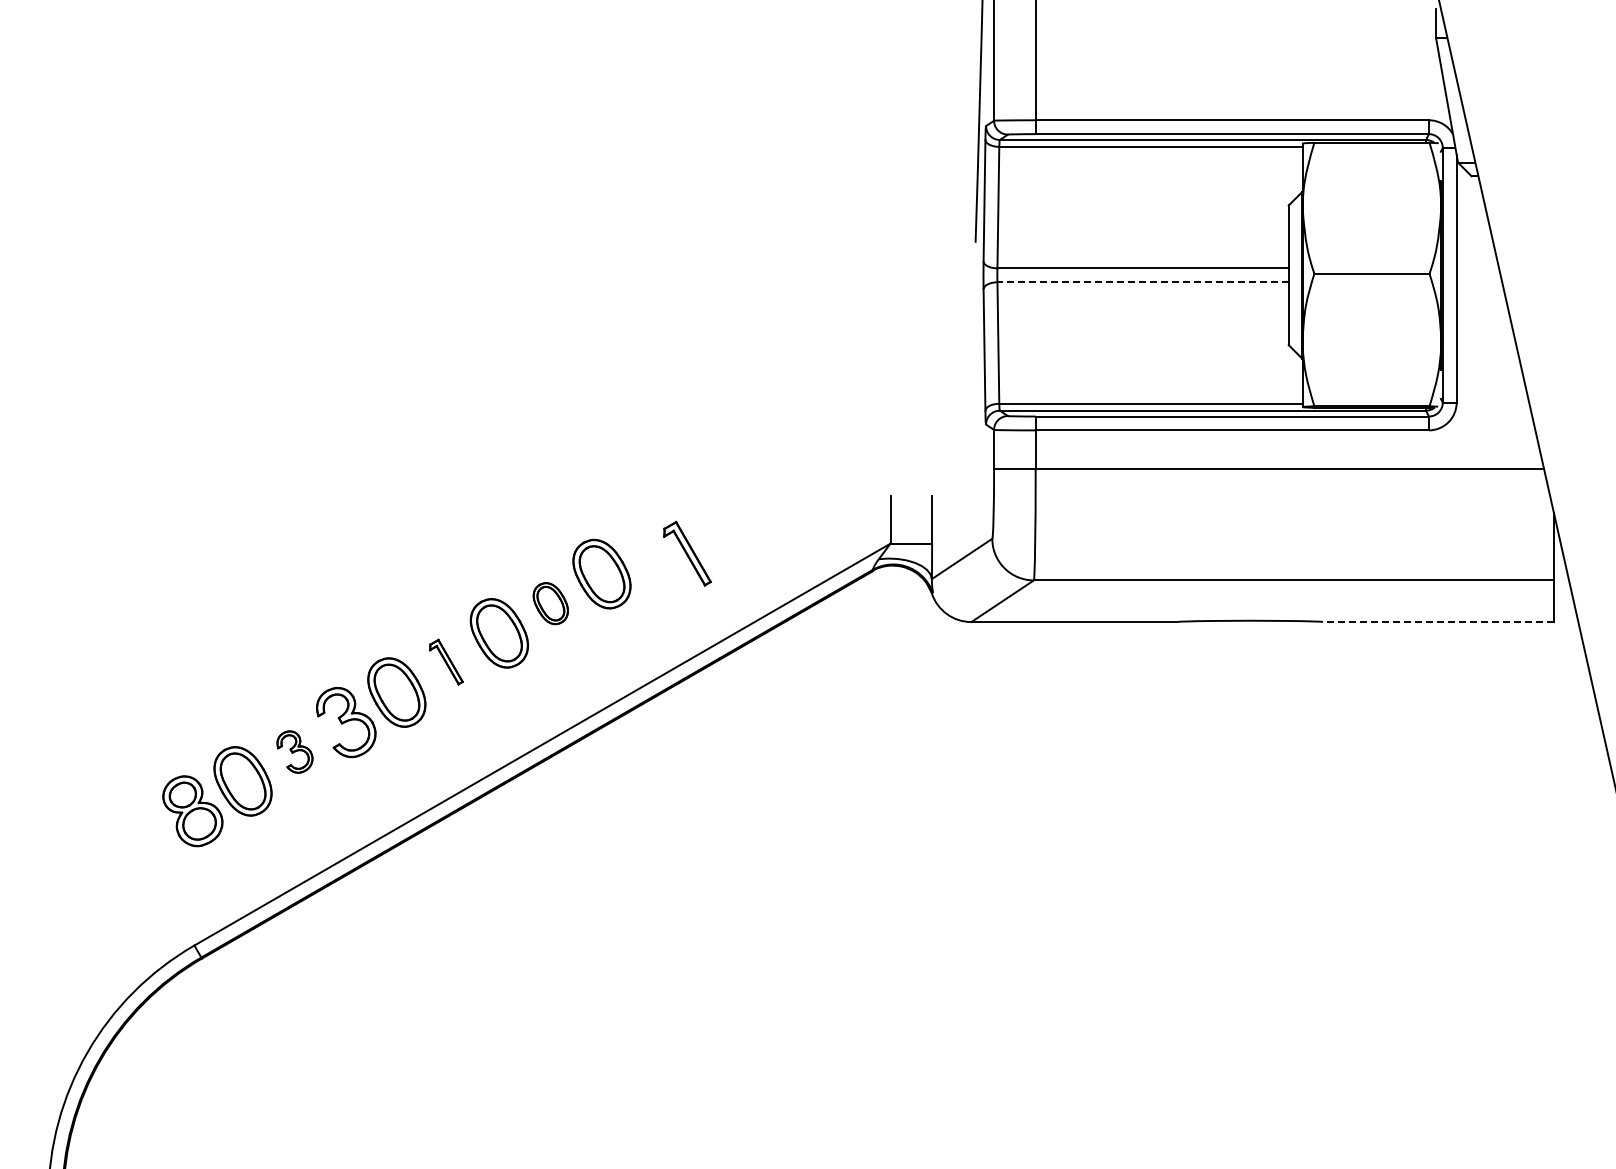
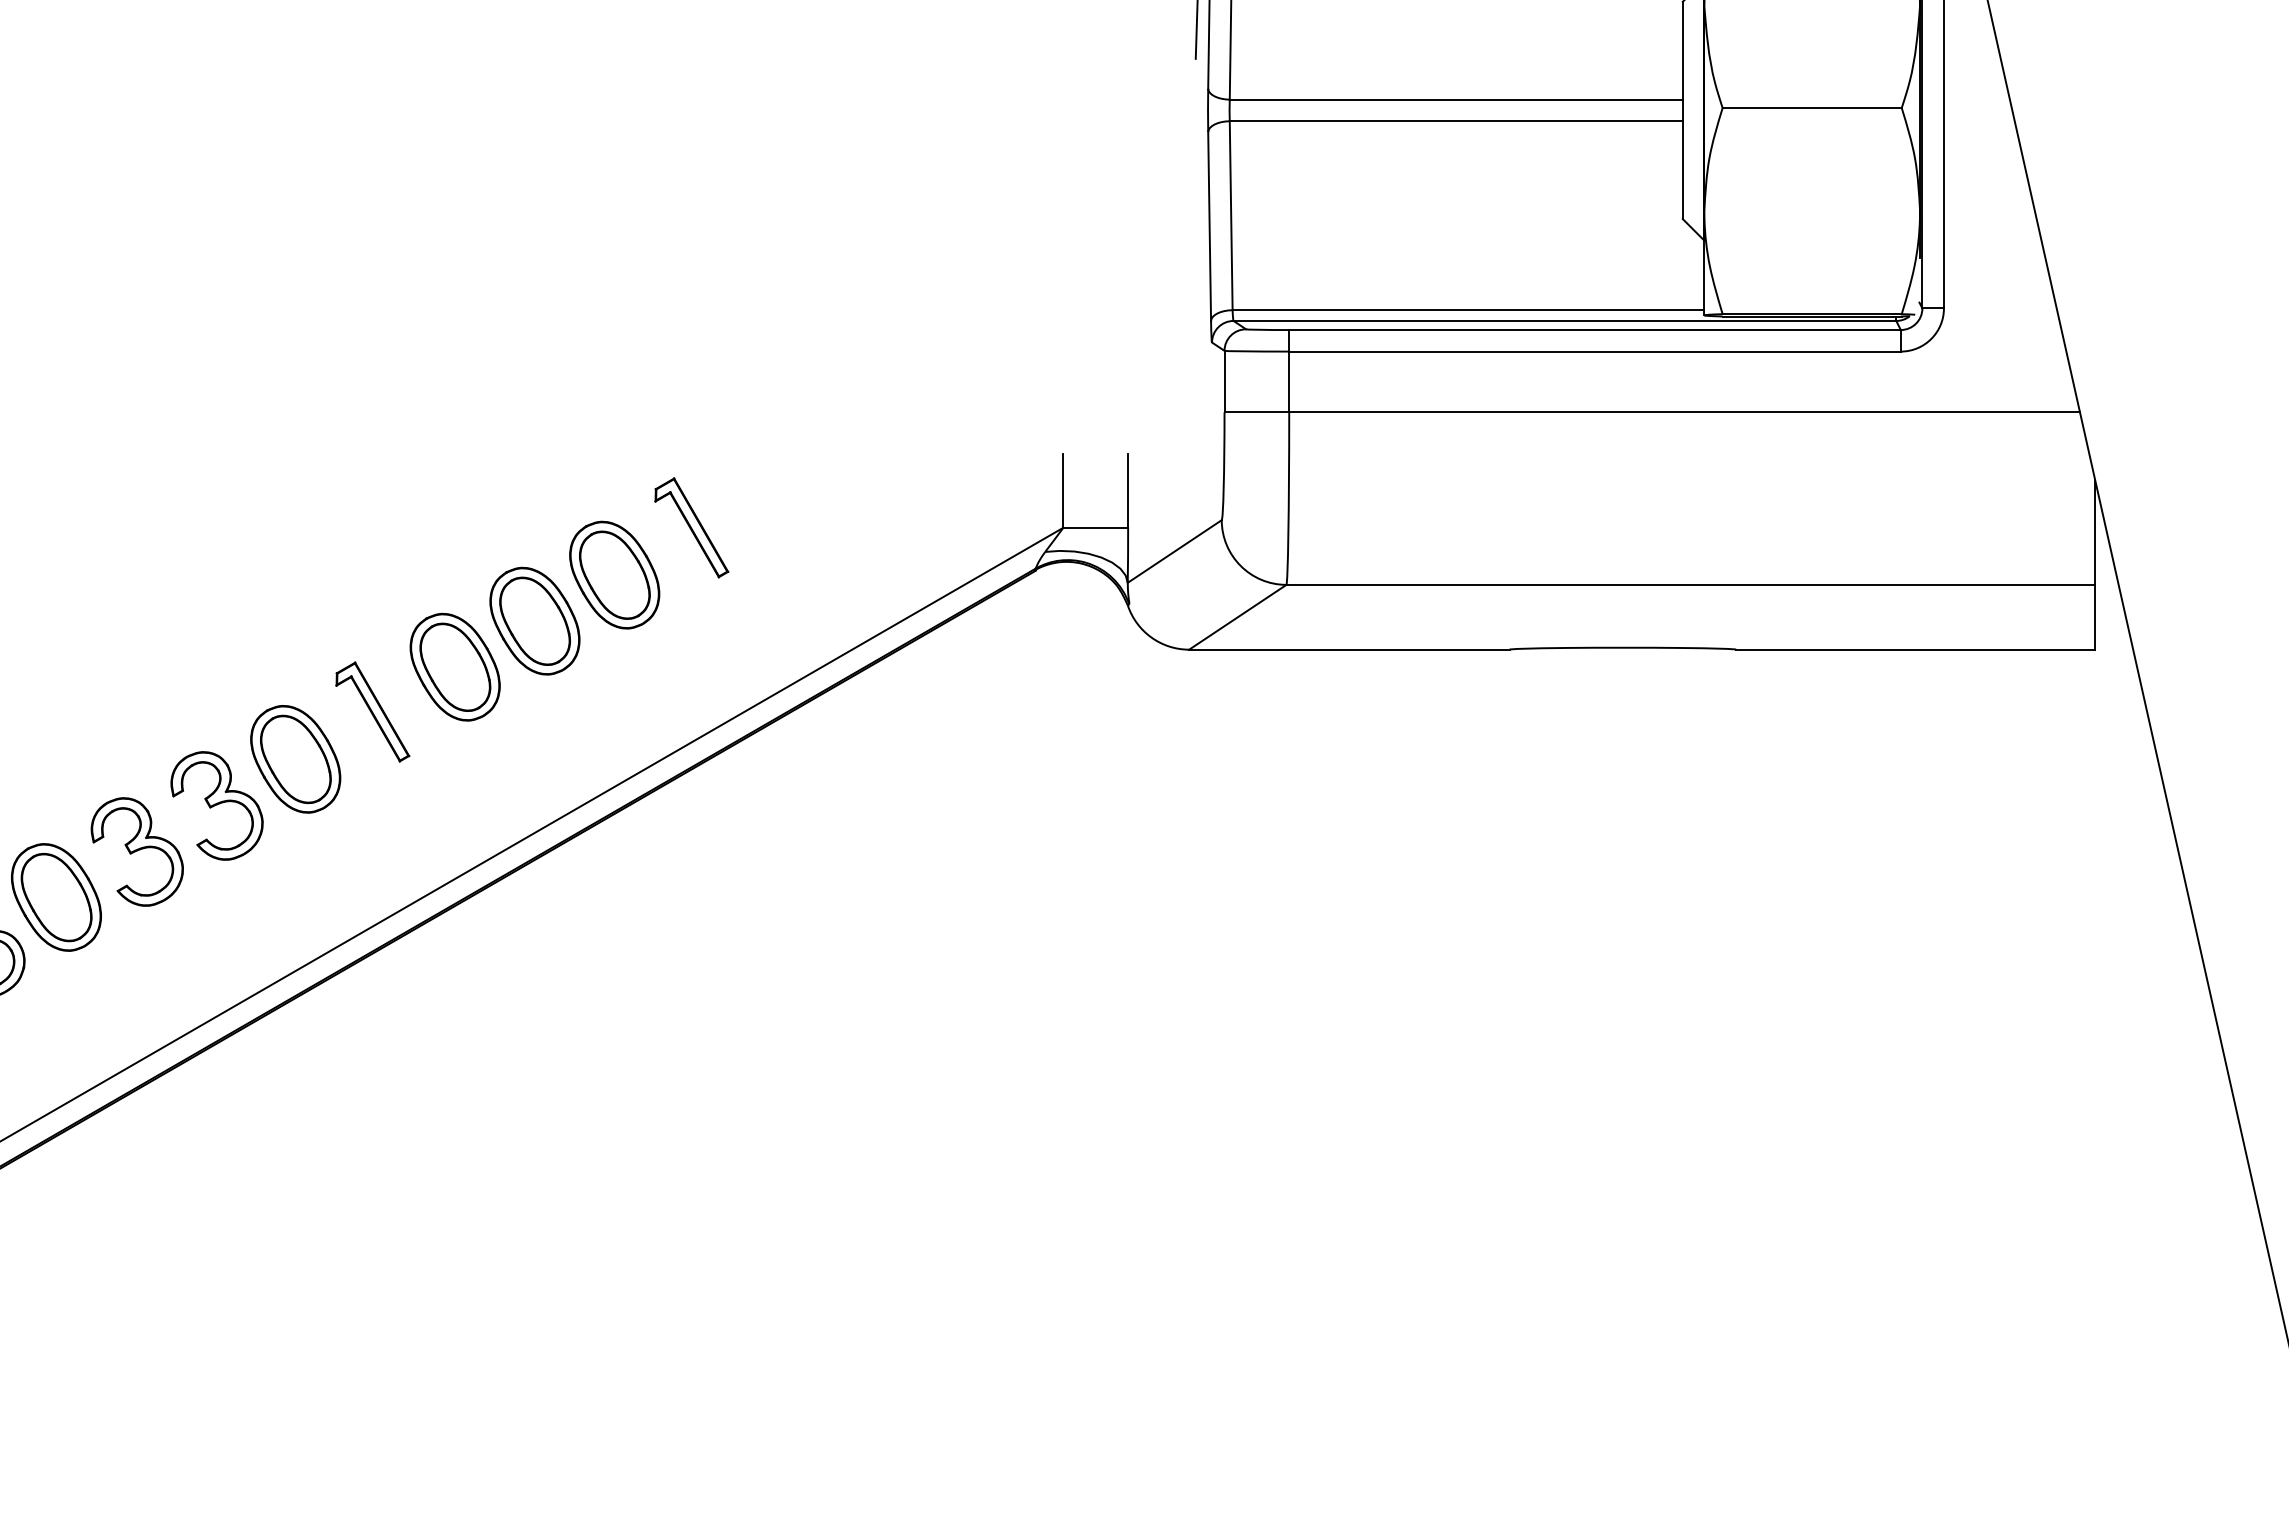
line: (1143, 282) -> (1456, 121), dashed -> solid
part: (687, 553) -> (691, 527), moved
part: (550, 603) -> (534, 620), size x1.67
line: (1437, 622) -> (1914, 650), dashed -> solid
part: (446, 661) -> (372, 711), size x1.43
part: (294, 751) -> (136, 850), size x1.67

